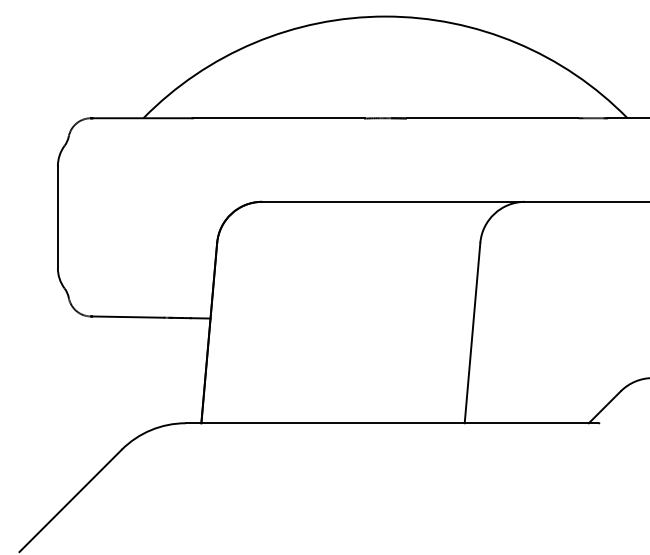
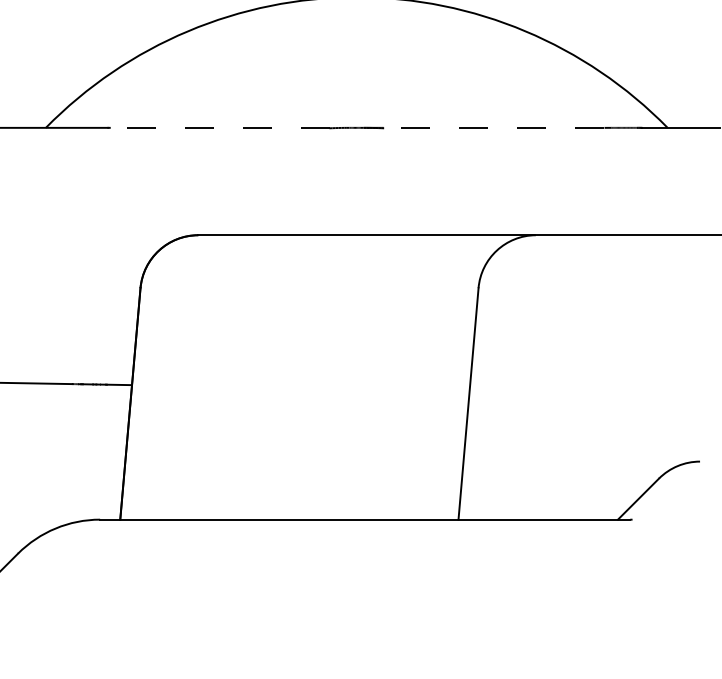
line: (278, 118) -> (219, 128), solid -> dashed
line: (492, 118) -> (494, 128), solid -> dashed

